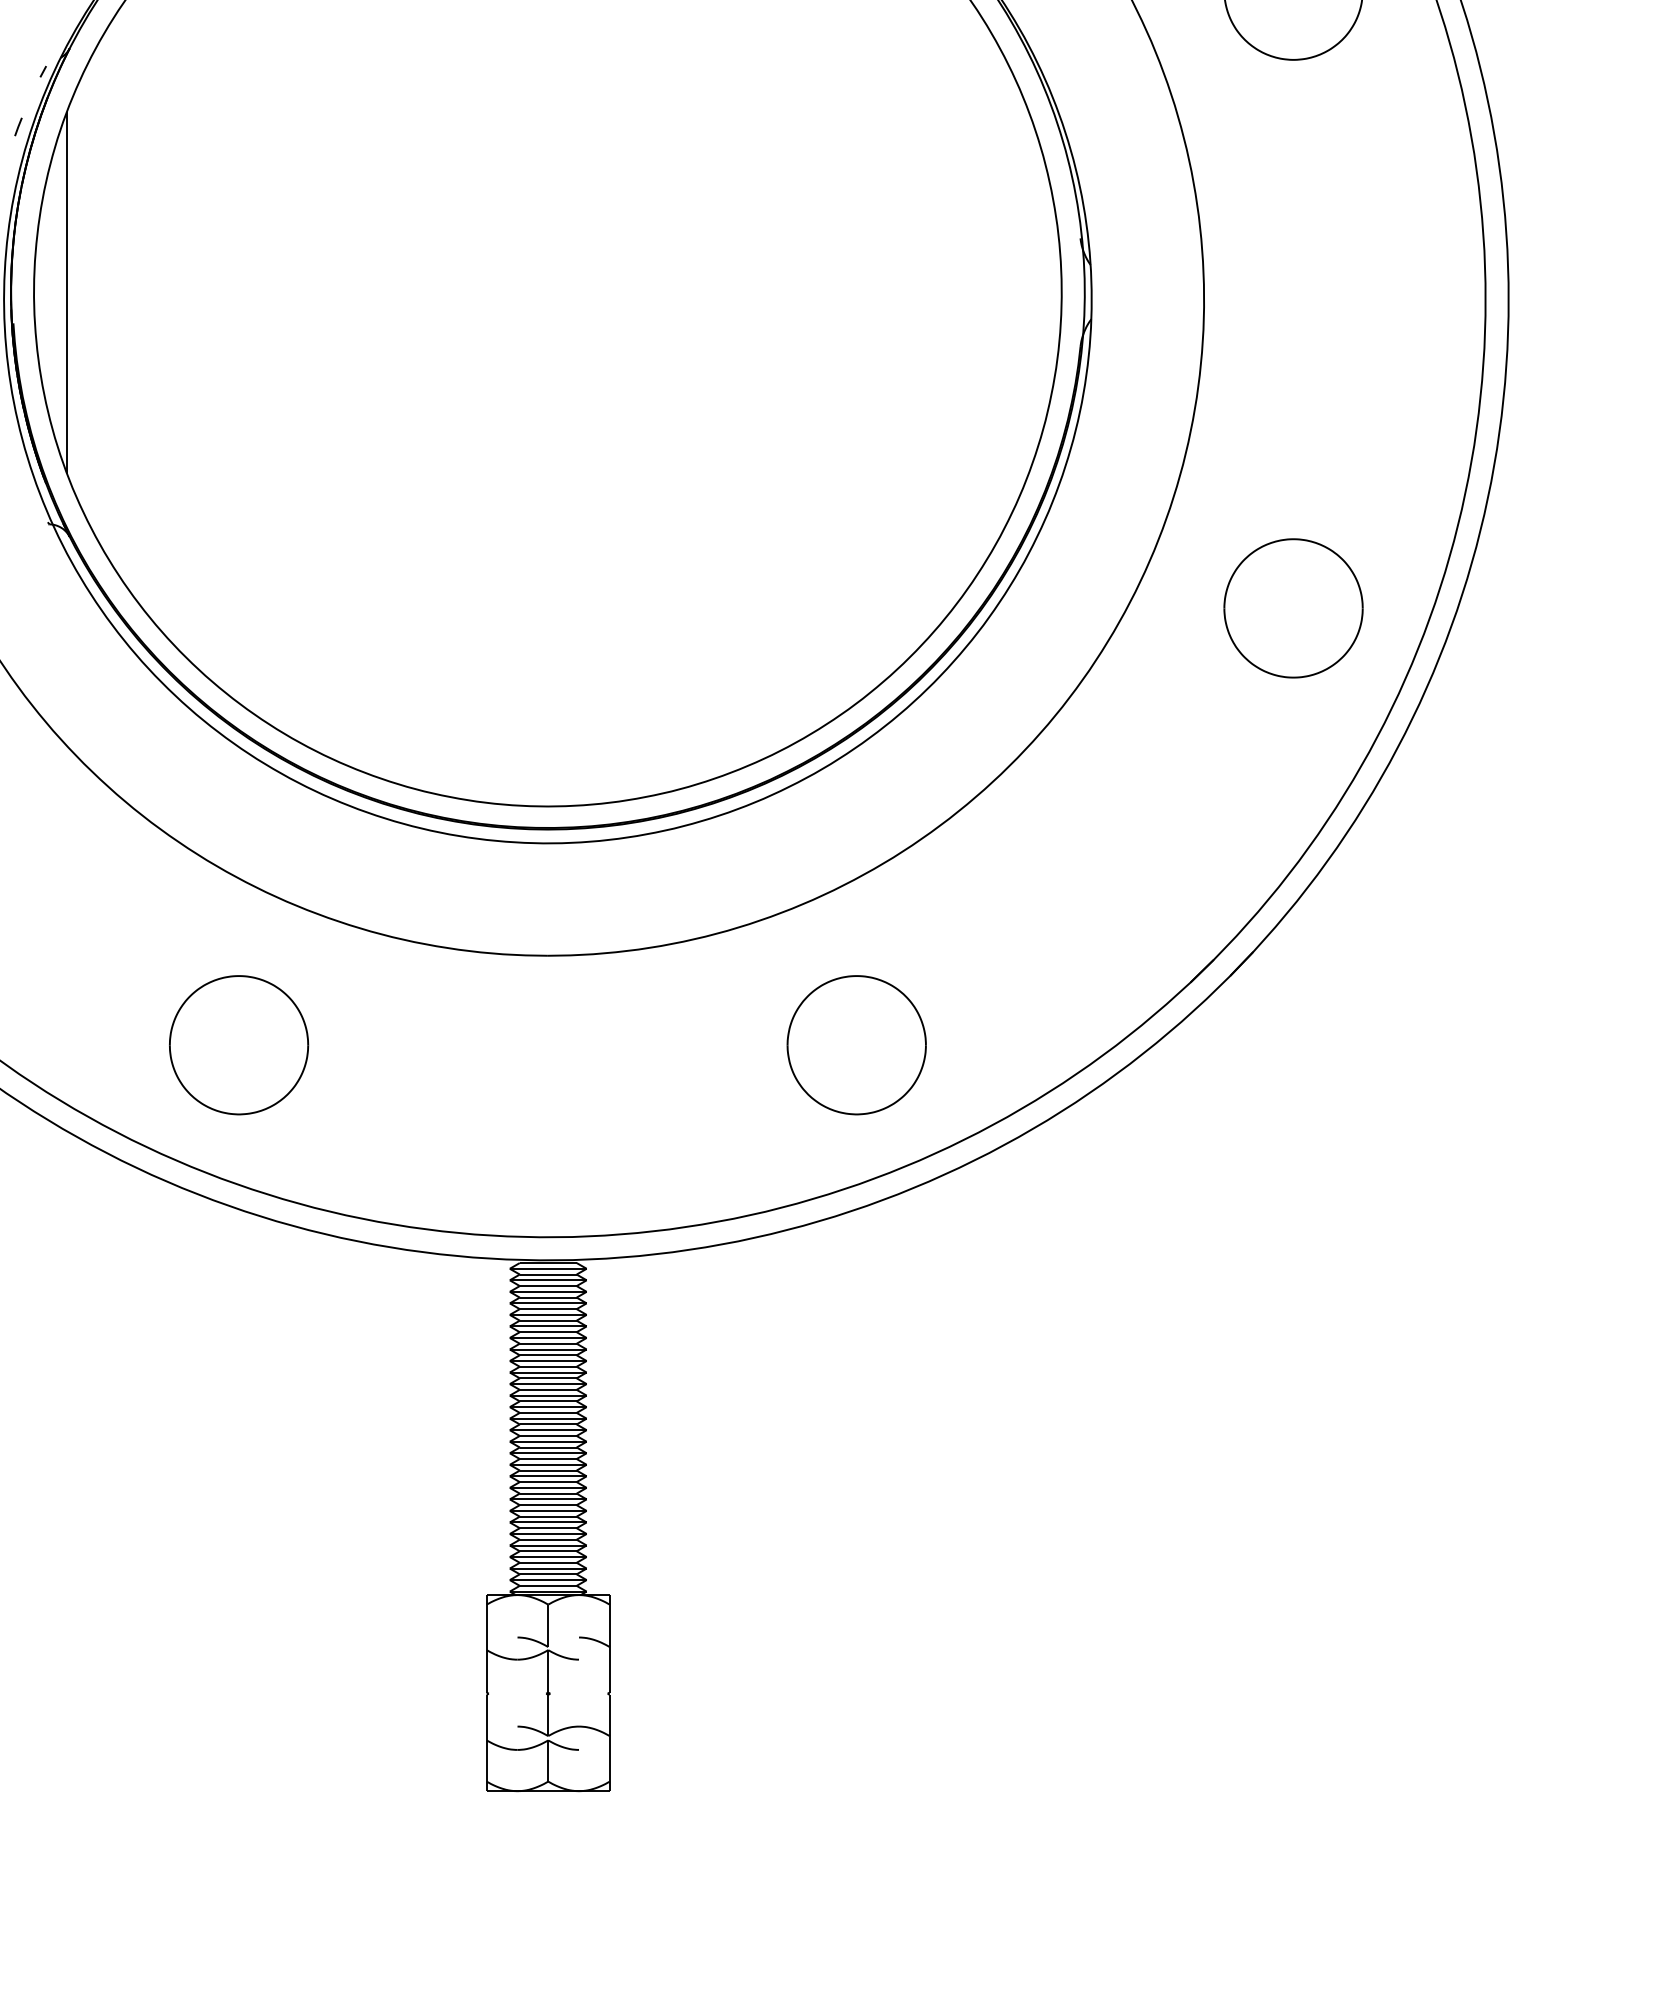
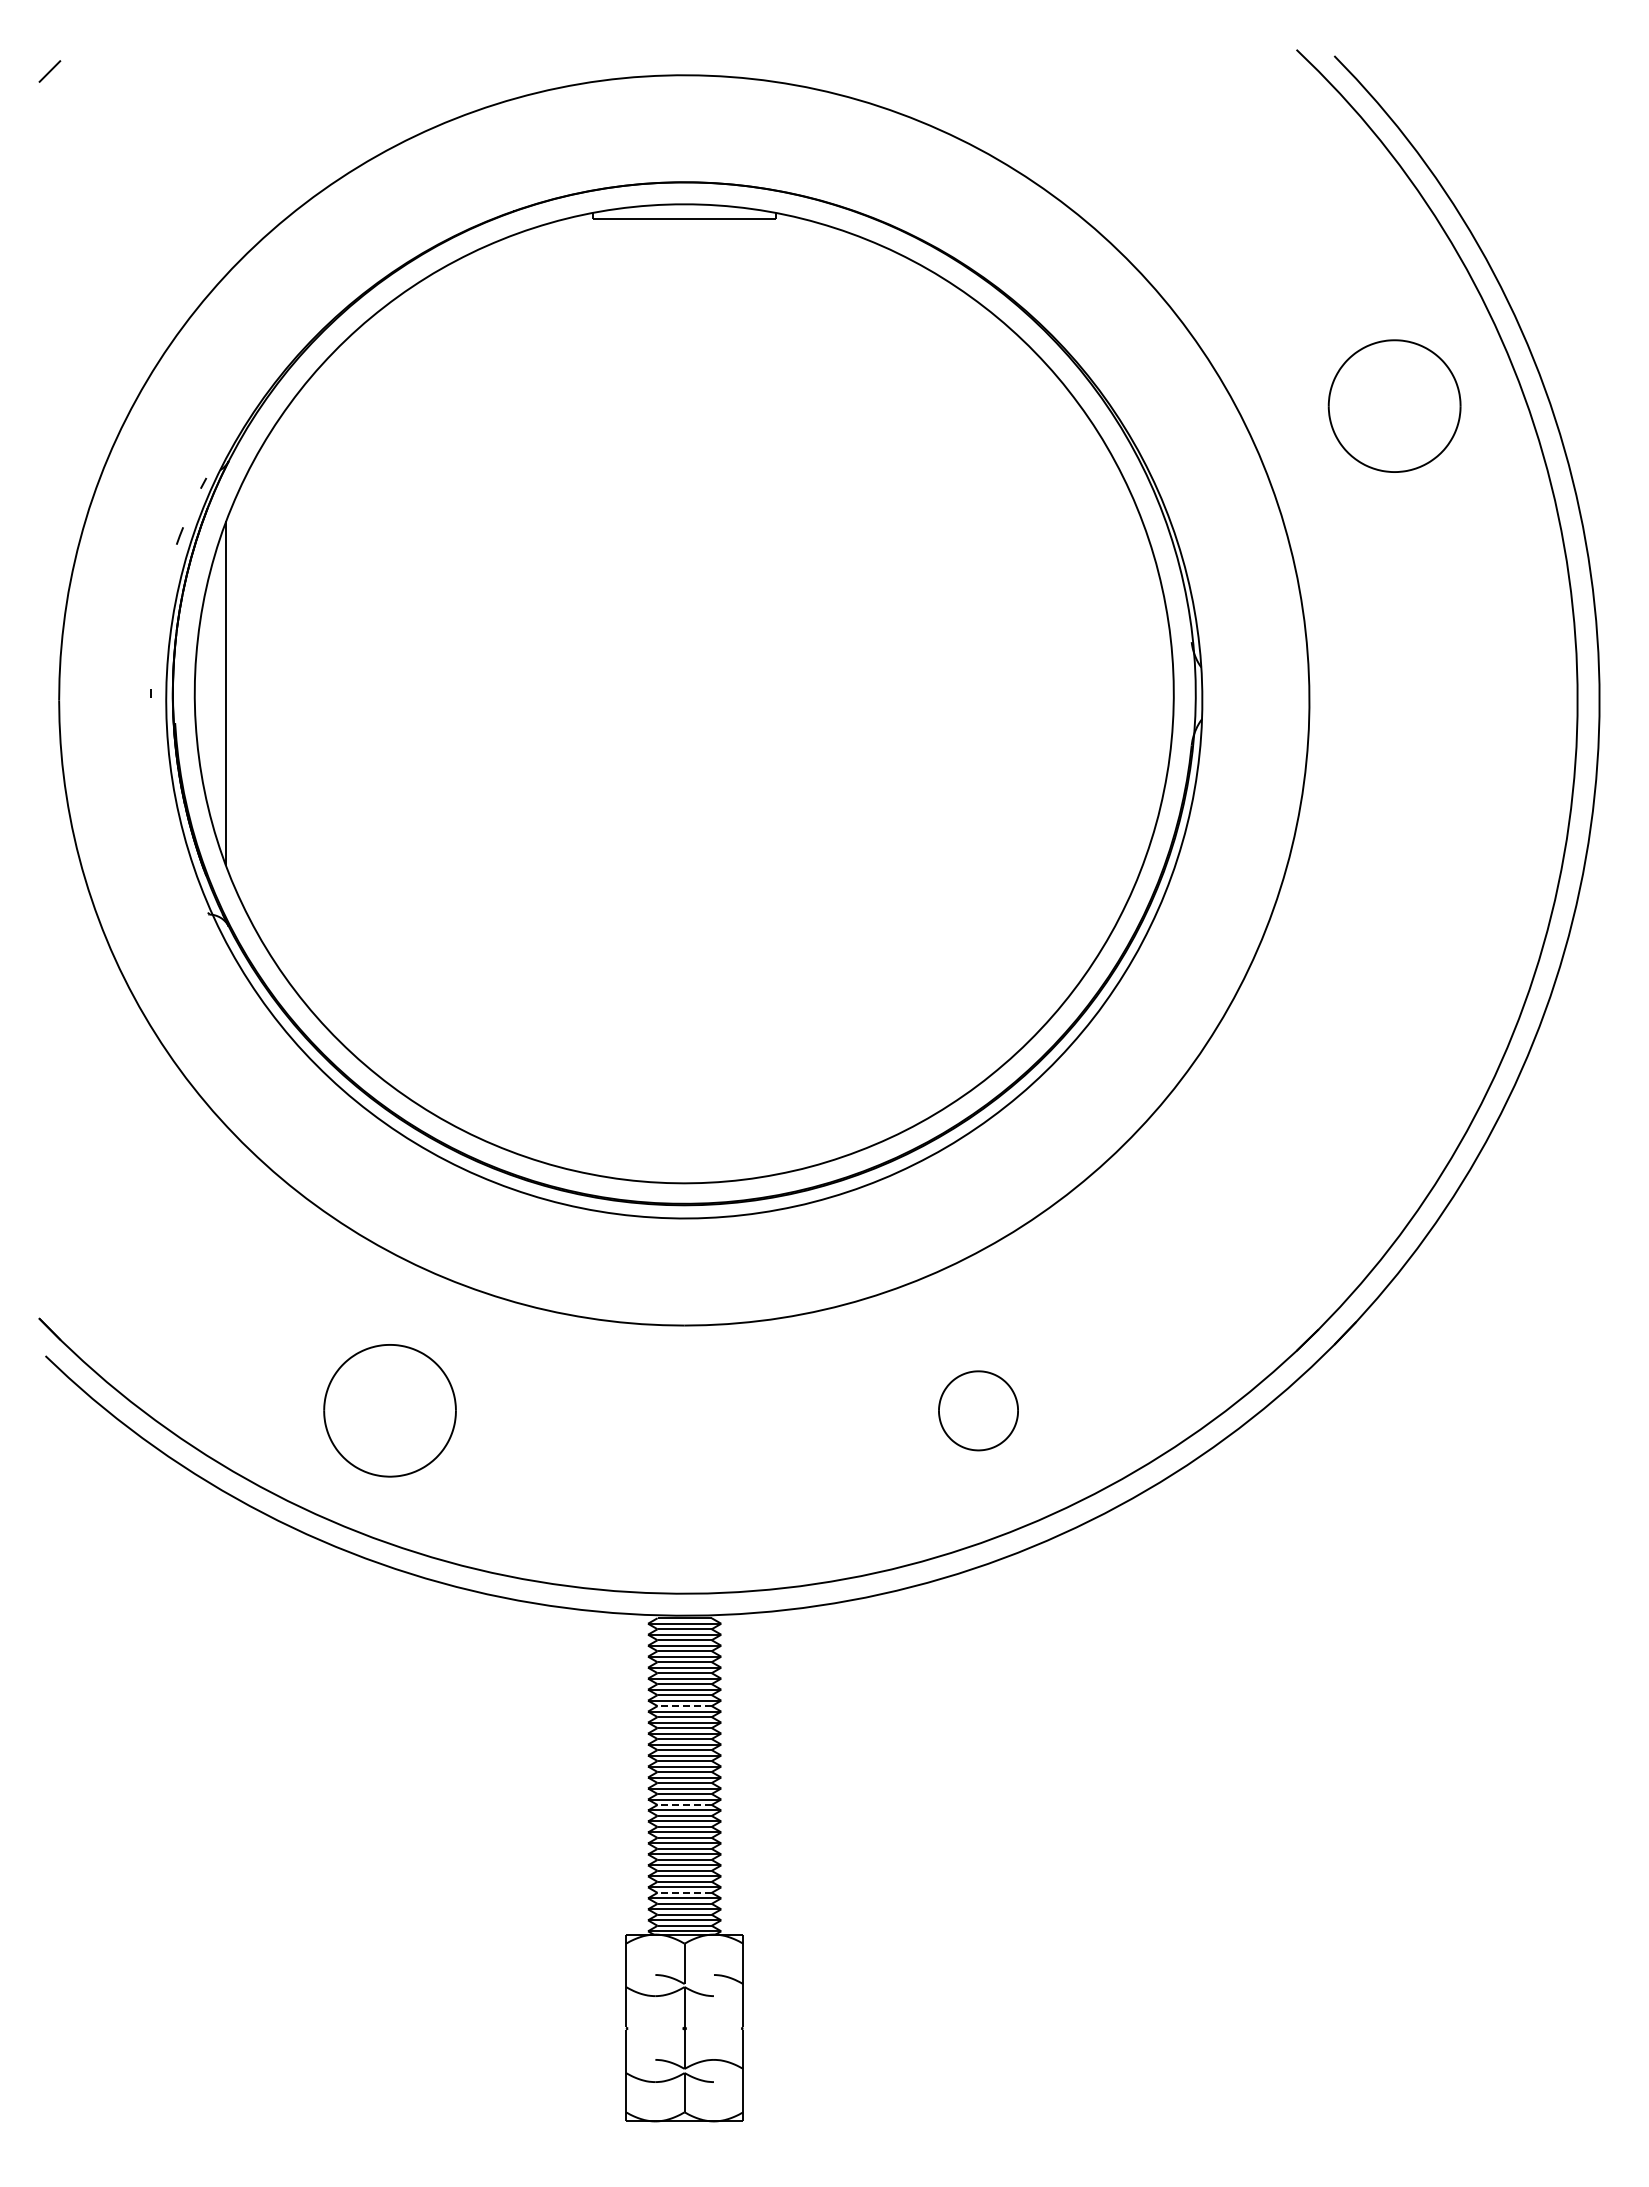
part: (1293, 608) -> (1394, 994), removed
part: (856, 1044) -> (978, 1410), size x0.6
line: (548, 1355) -> (684, 1706), solid -> dashed
line: (548, 1458) -> (684, 1804), solid -> dashed
line: (548, 1550) -> (684, 1892), solid -> dashed

